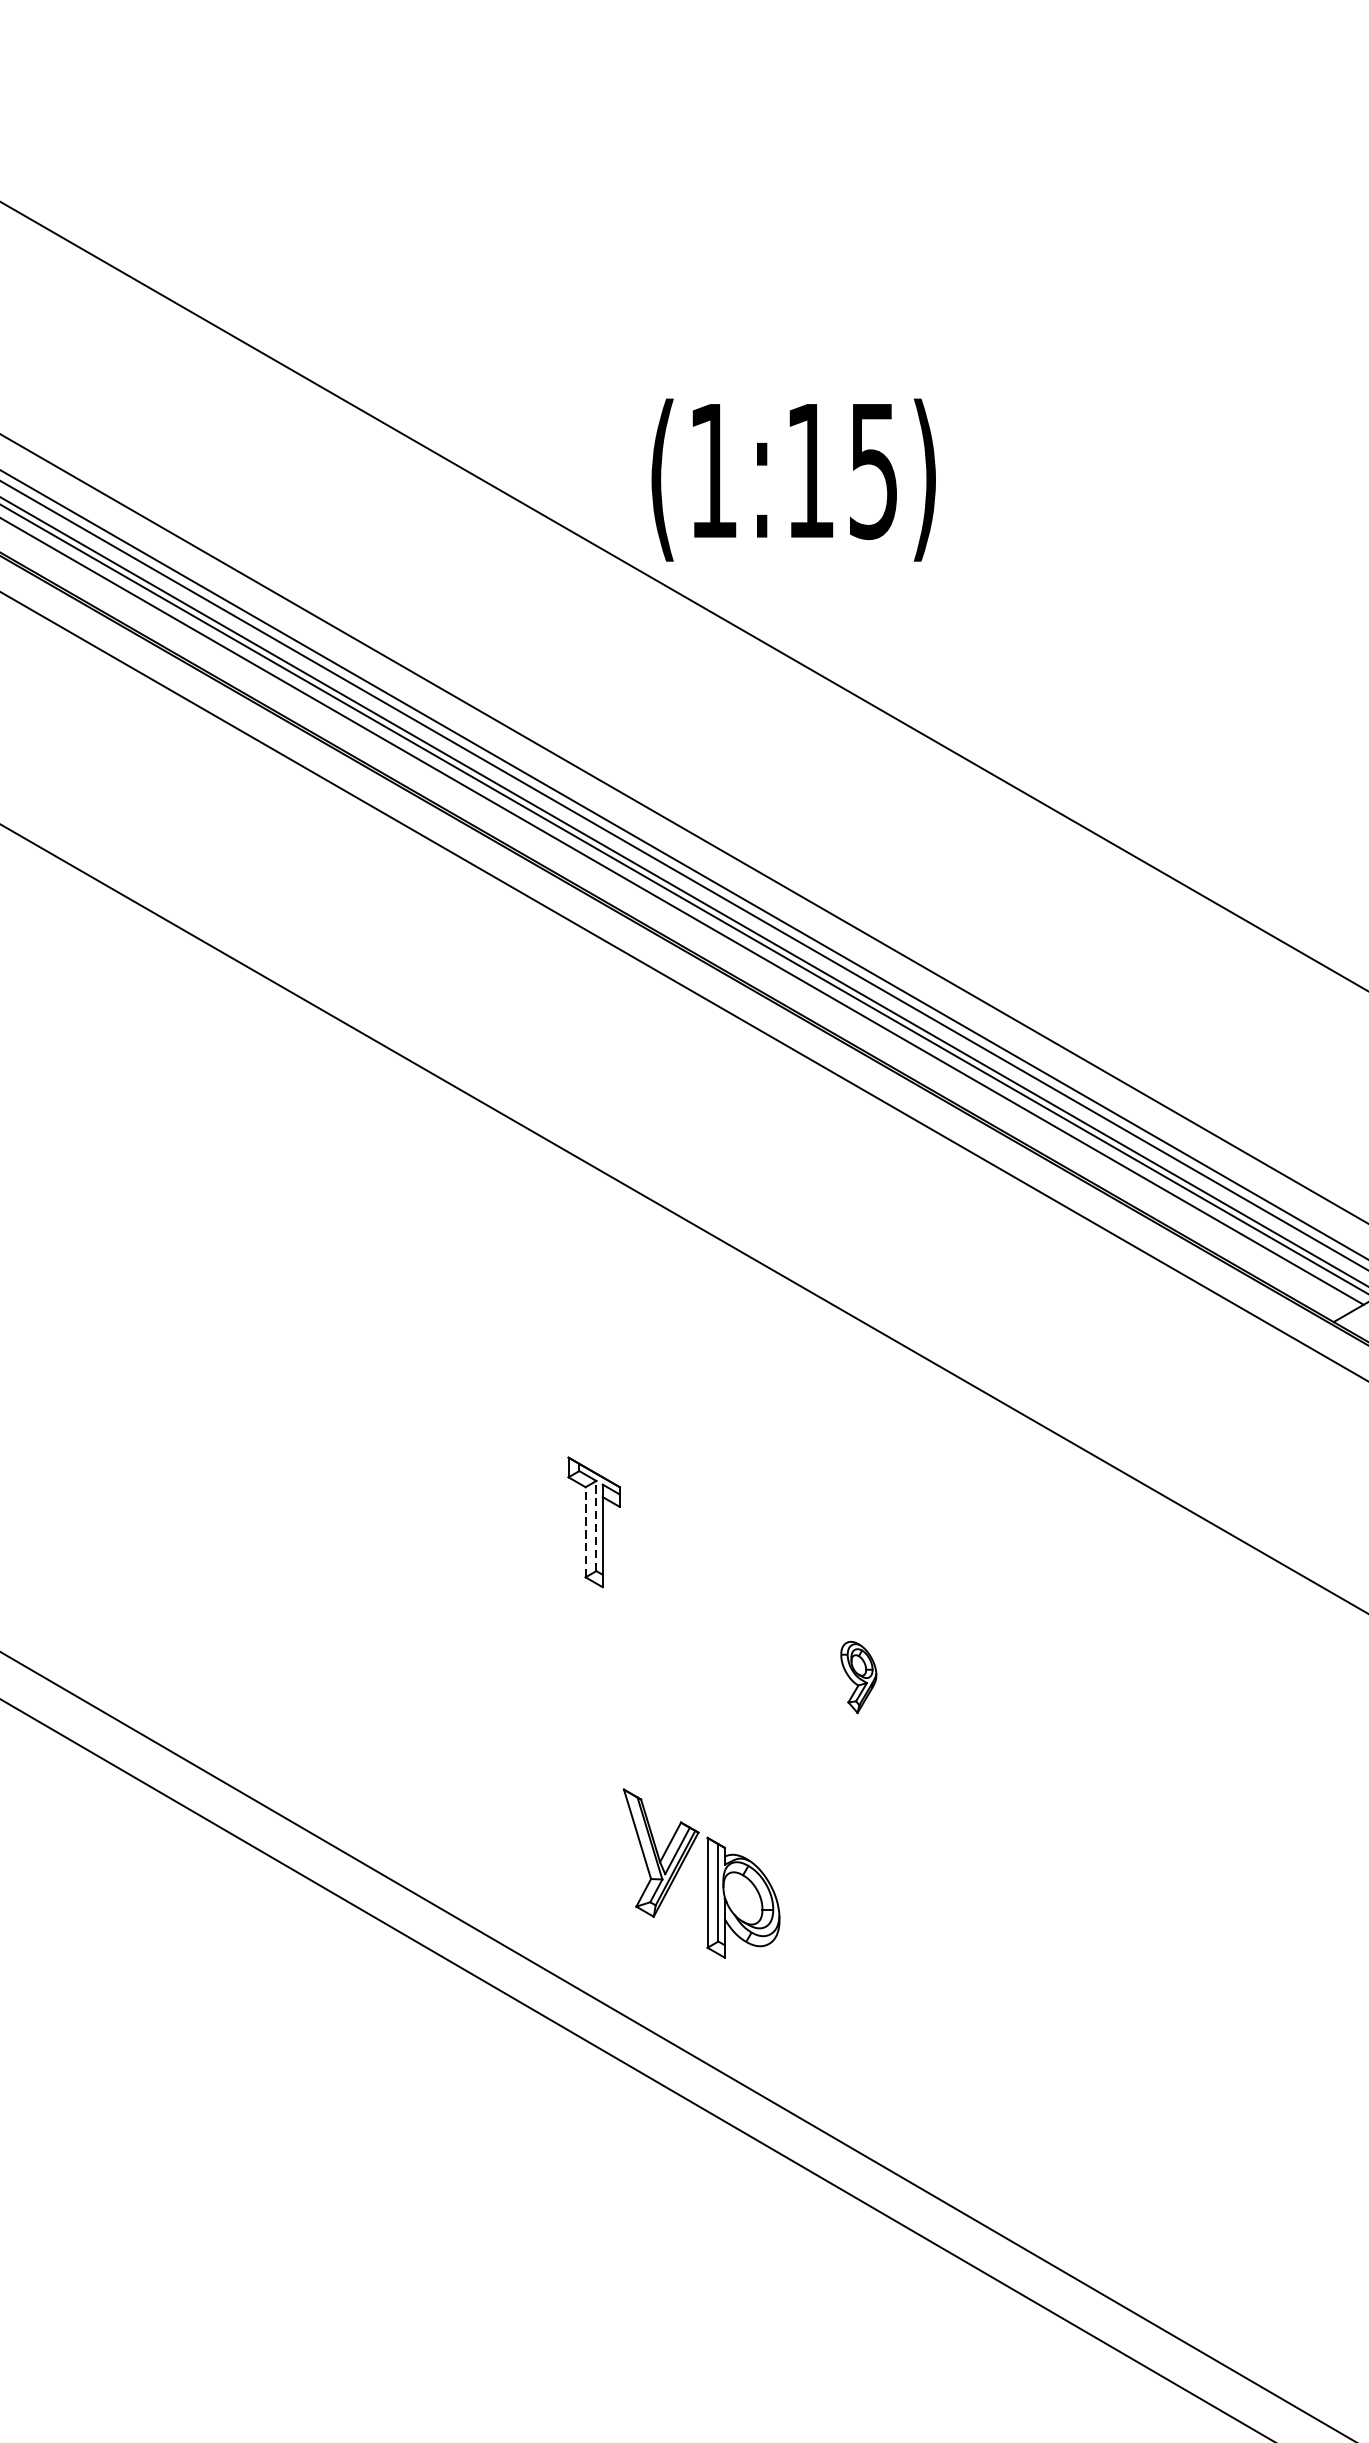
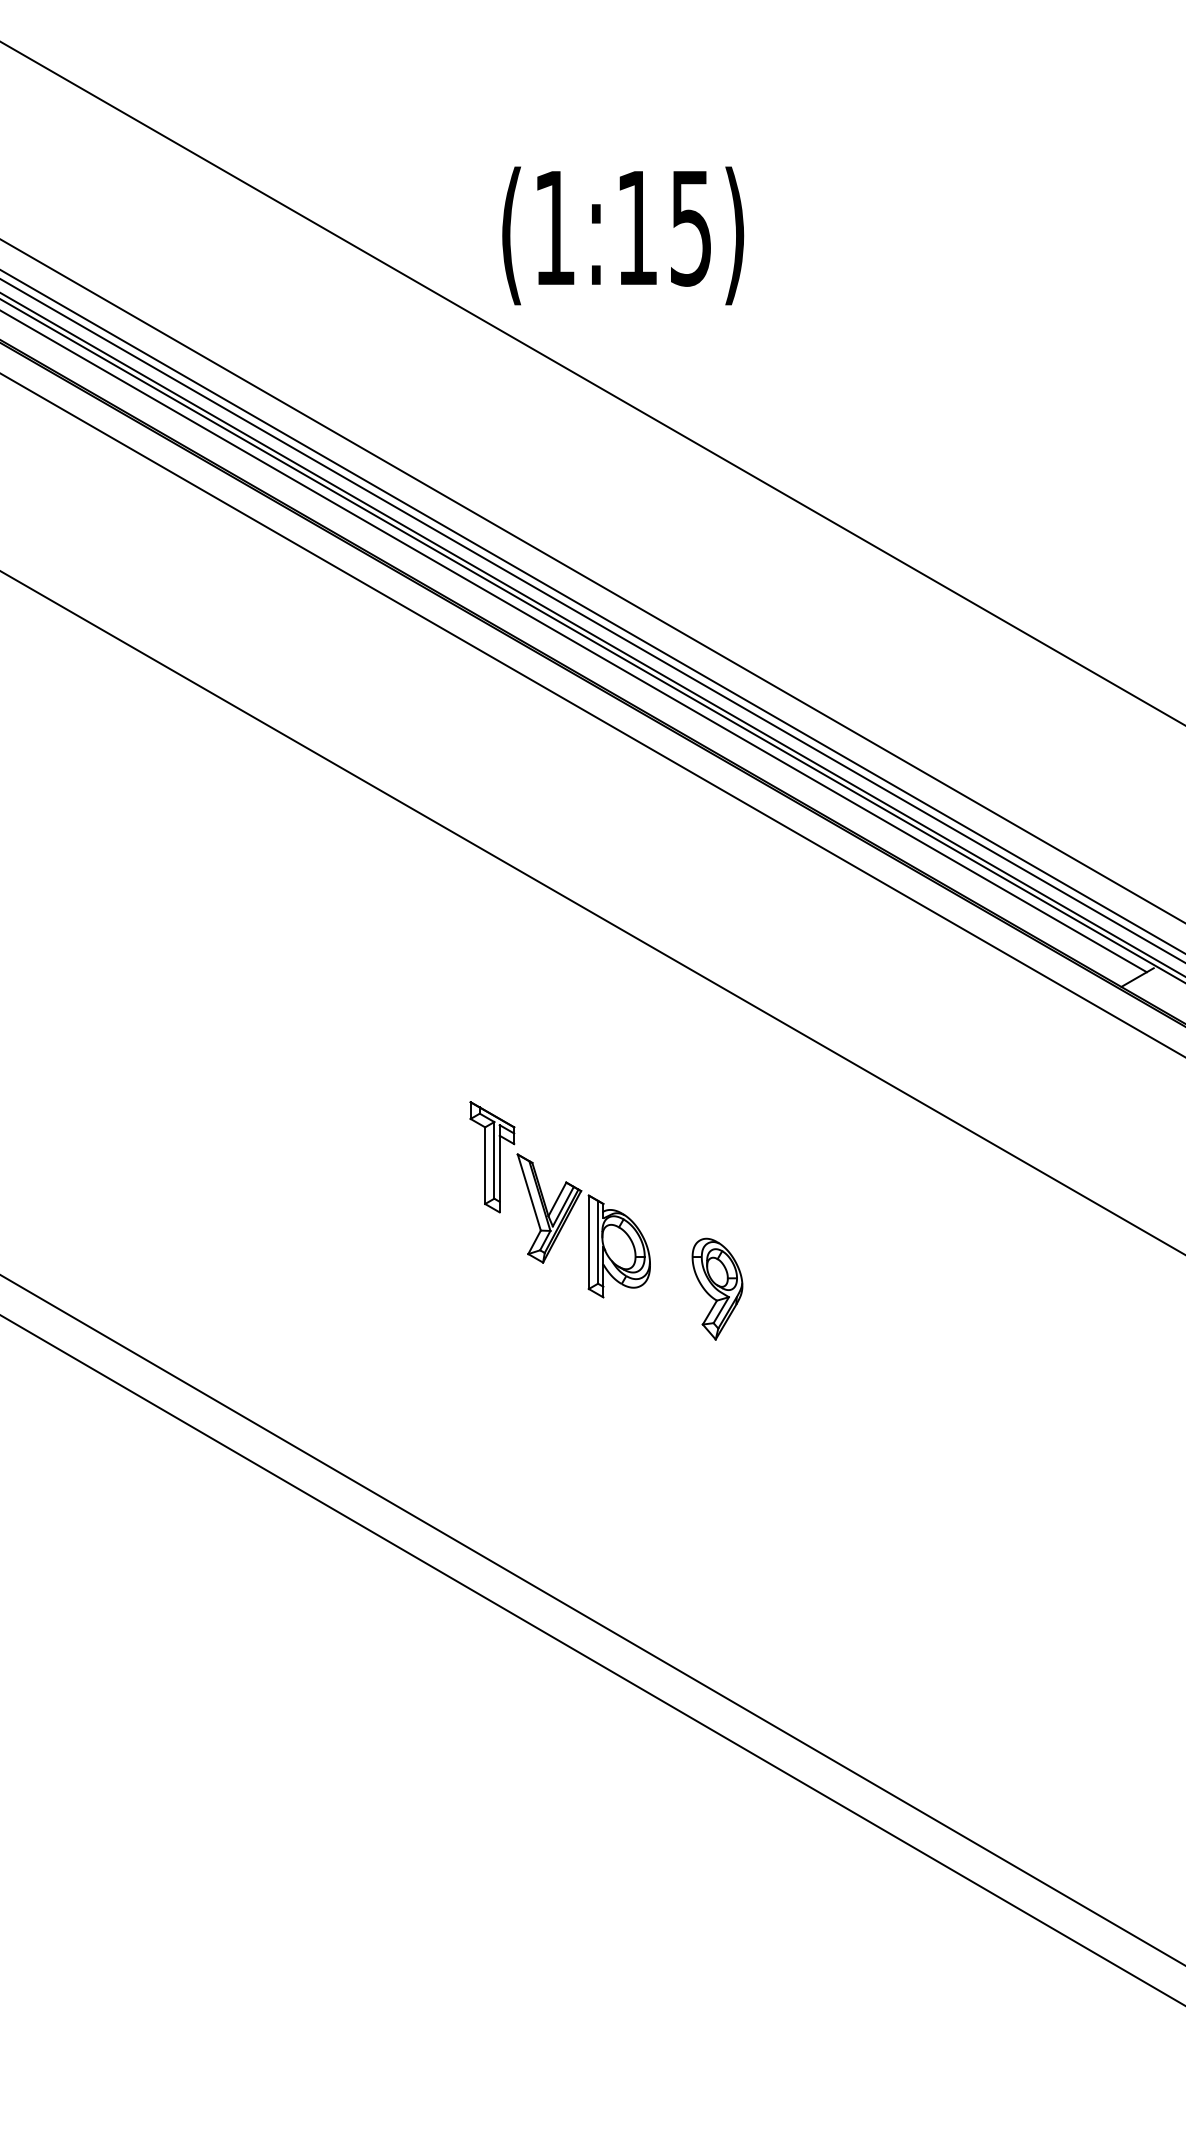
text: (794, 479) -> (623, 235), moved
line: (596, 1525) -> (494, 1159), dashed -> solid
line: (586, 1532) -> (485, 1165), dashed -> solid
part: (858, 1676) -> (717, 1288), size x1.67
part: (701, 1873) -> (583, 1225), moved

